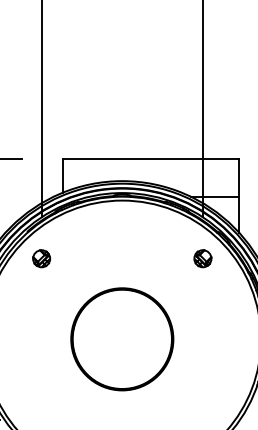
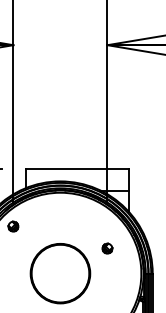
part: (202, 258) -> (107, 248), moved

